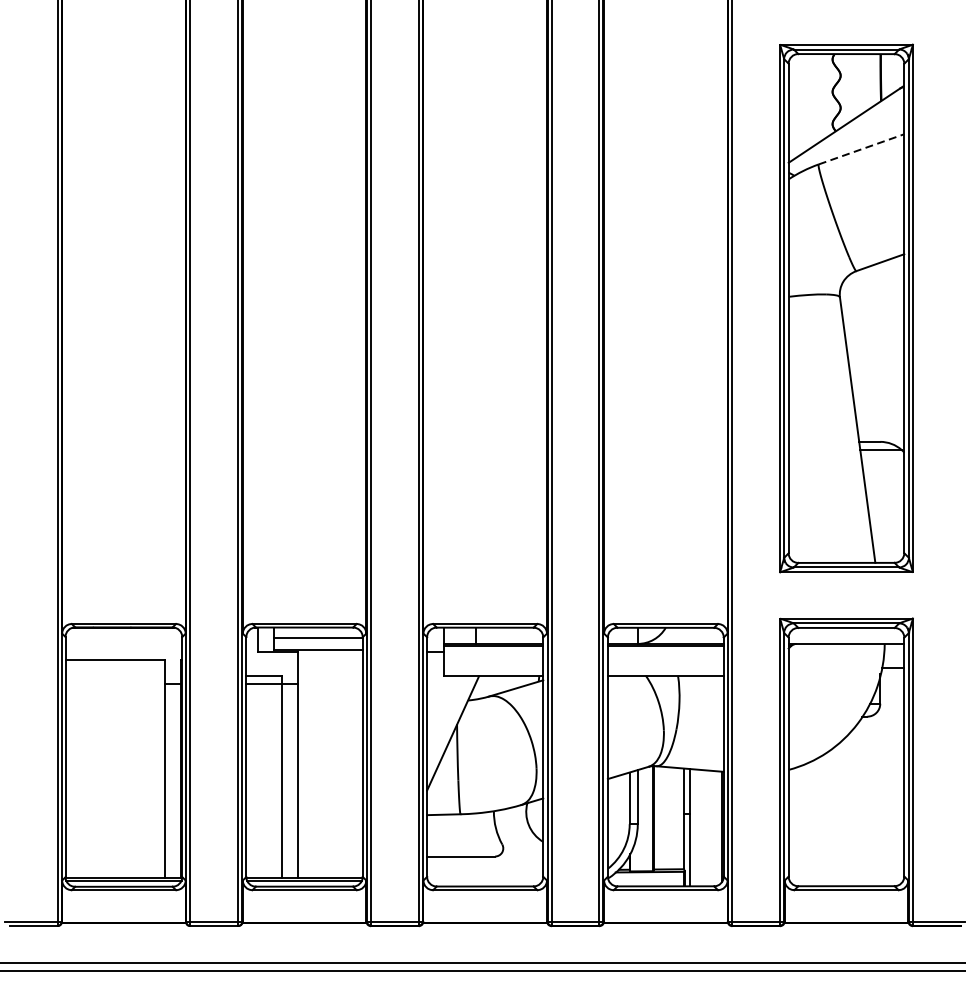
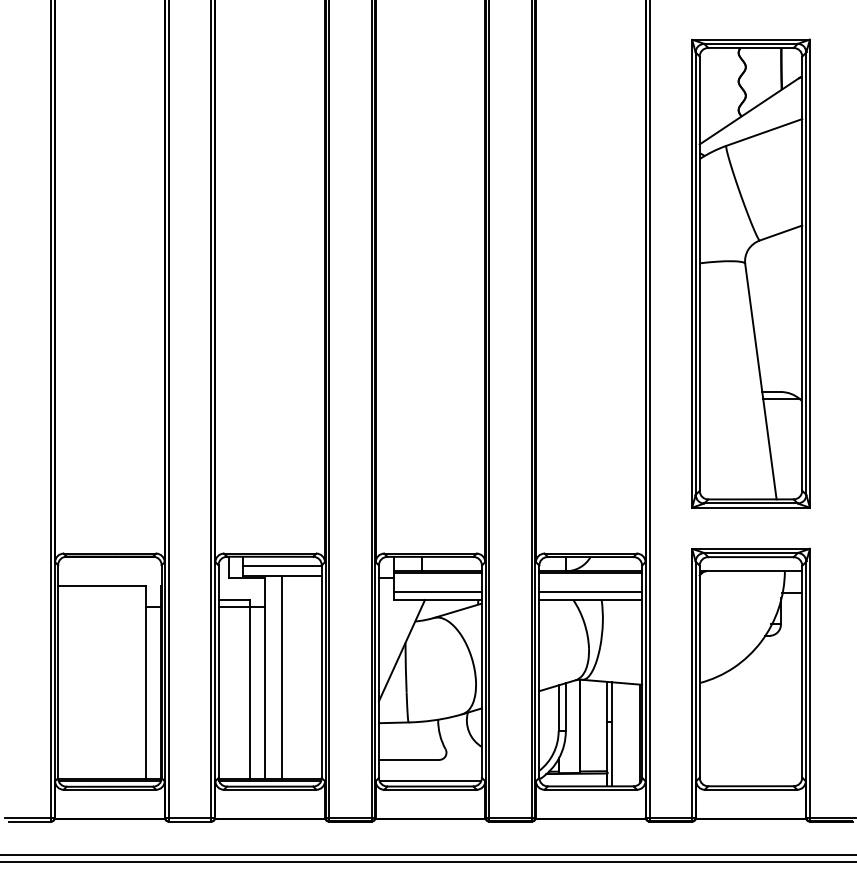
line: (861, 149) -> (764, 132), dashed -> solid
line: (493, 666) -> (437, 591), added
line: (665, 666) -> (590, 591), added
line: (317, 763) -> (281, 677), added
line: (485, 880) -> (430, 781), added

